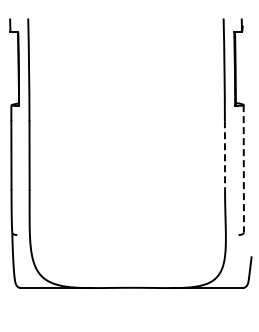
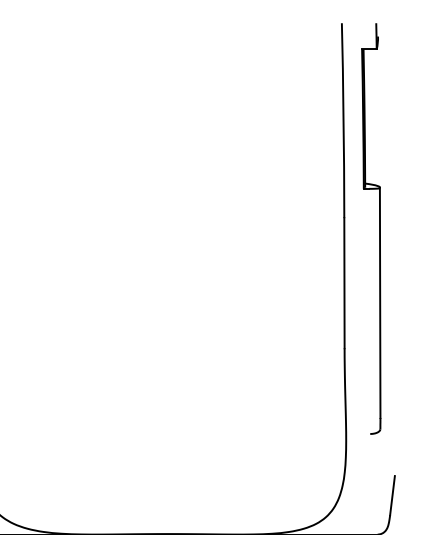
line: (224, 156) -> (343, 284), dashed -> solid
line: (243, 165) -> (379, 302), dashed -> solid

